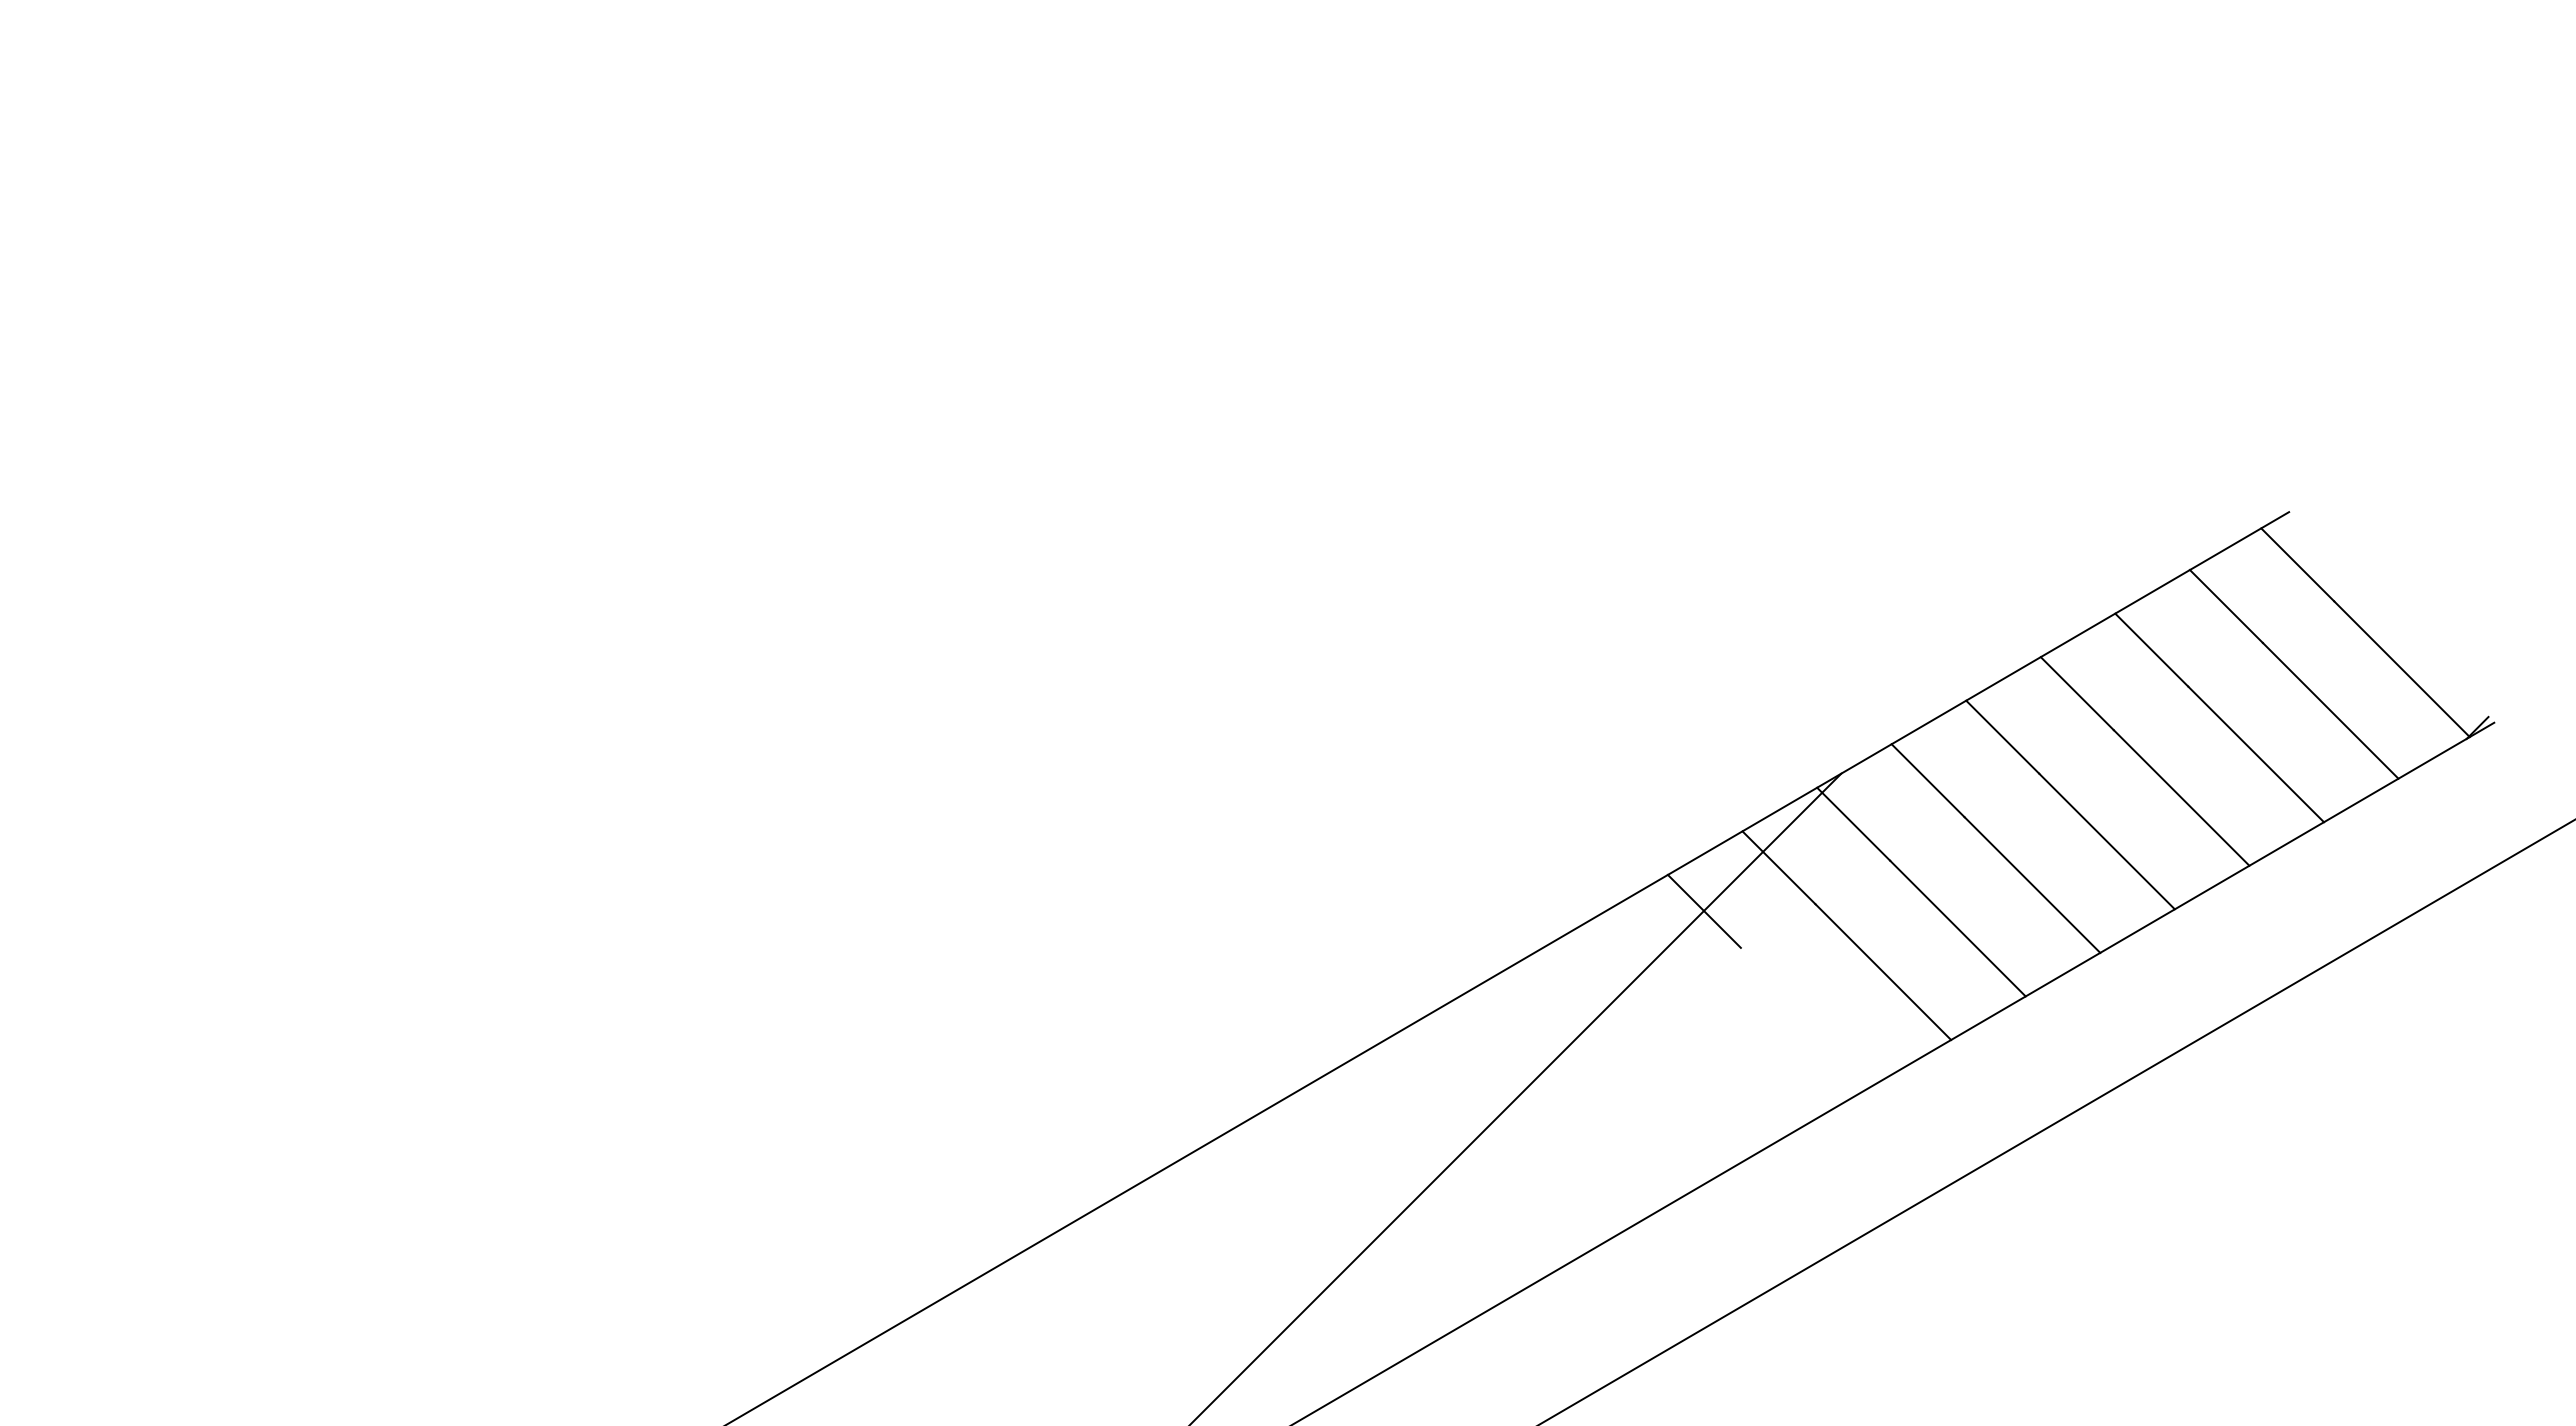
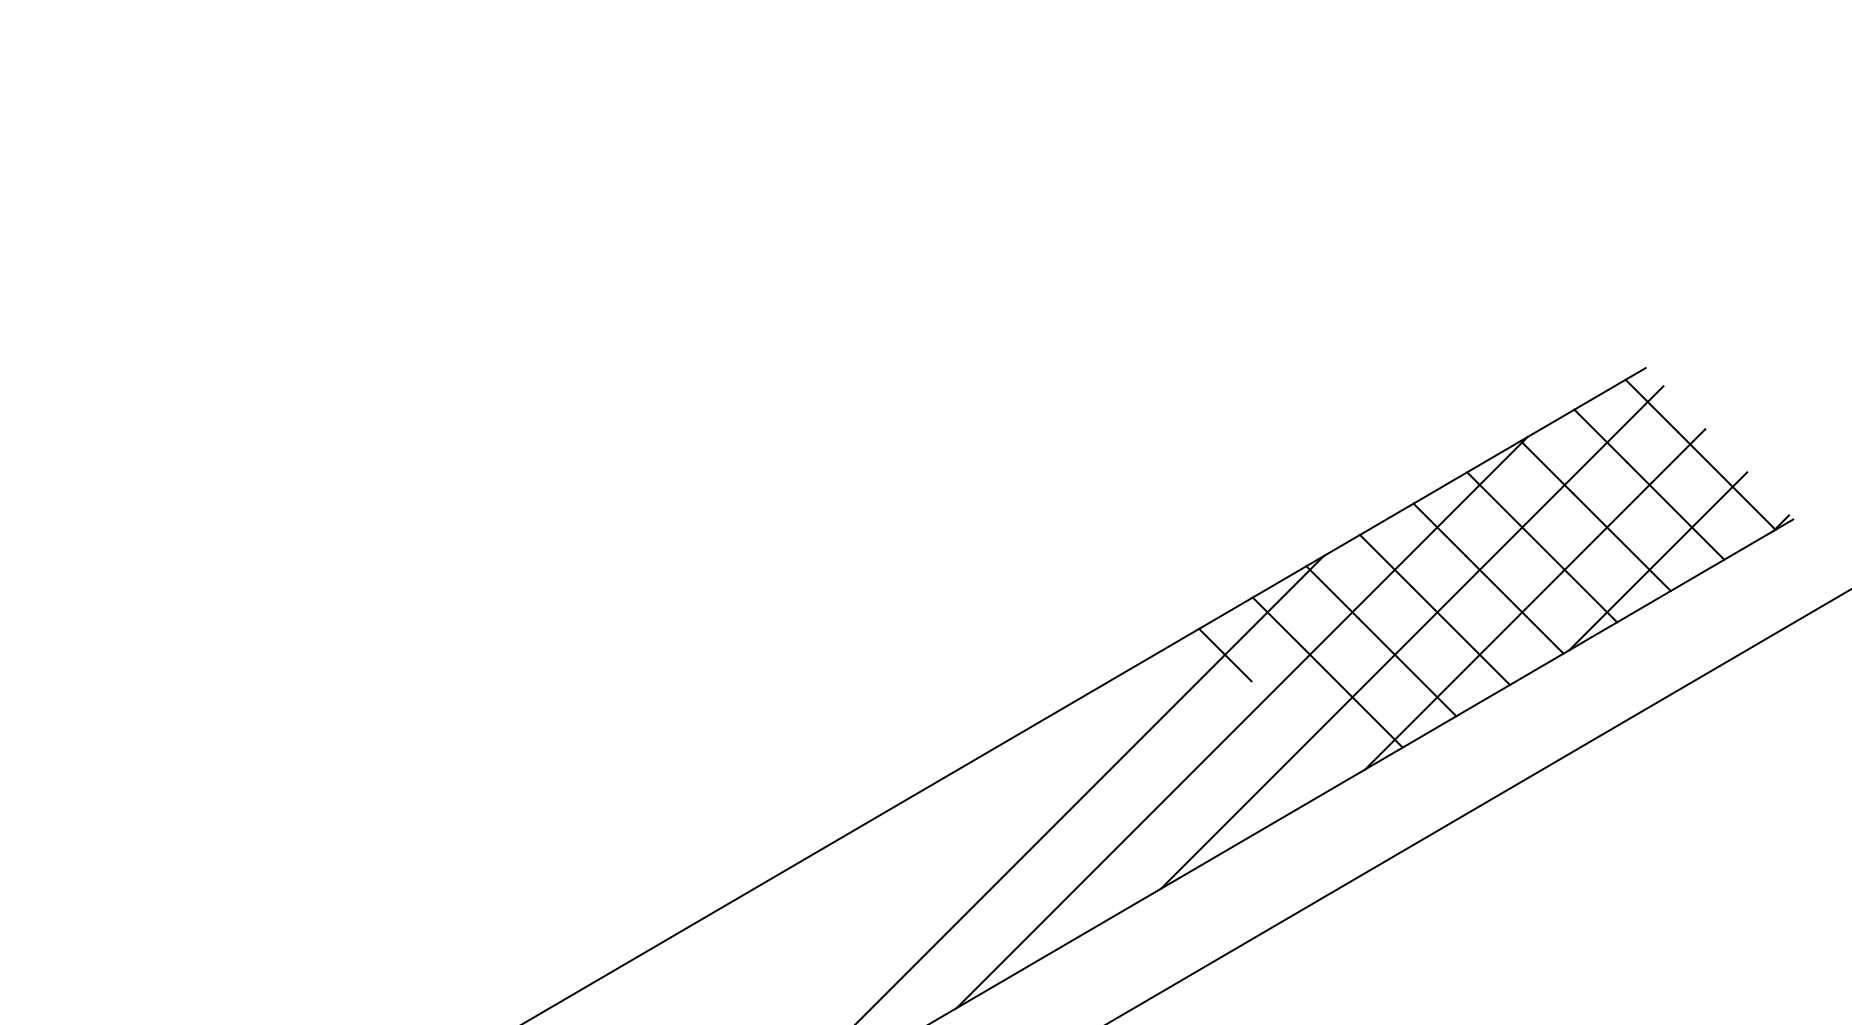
line: (2306, 780) -> (1658, 561), added
line: (2134, 833) -> (1534, 599), added
line: (1963, 886) -> (1411, 637), added
line: (1727, 1004) -> (1241, 722), added

